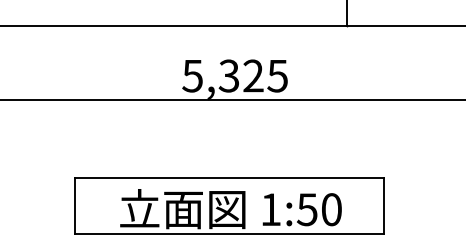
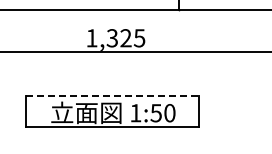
text: (191, 76) -> (91, 38), 5,325 -> 1,325
line: (229, 178) -> (112, 95), solid -> dashed

